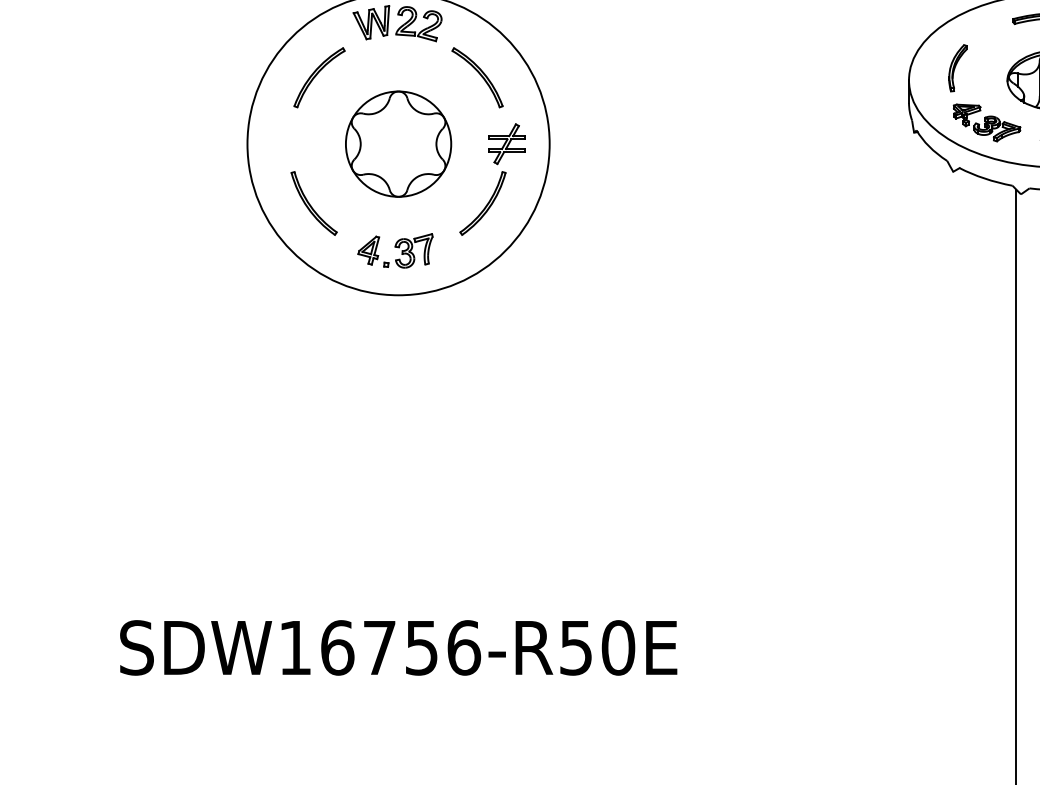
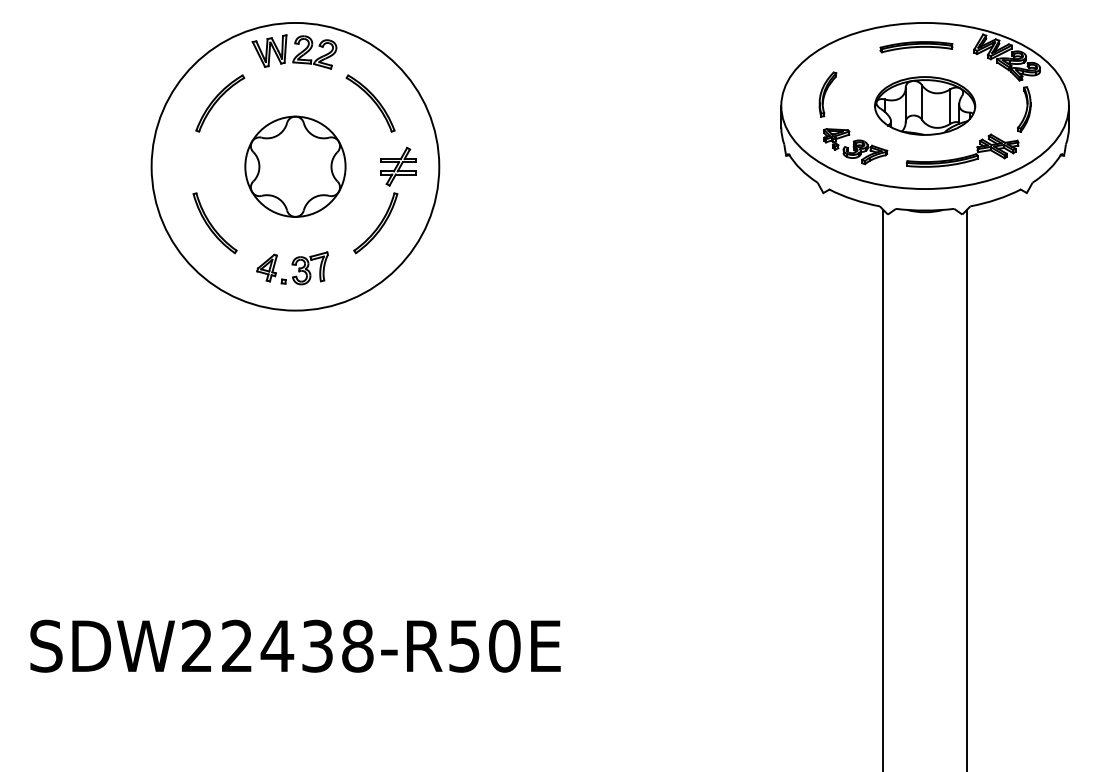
text: (379, 647) -> (277, 645), SDW16756-R50E -> SDW22438-R50E

